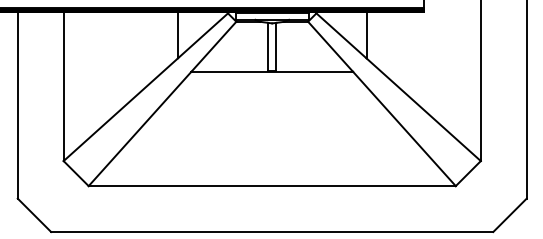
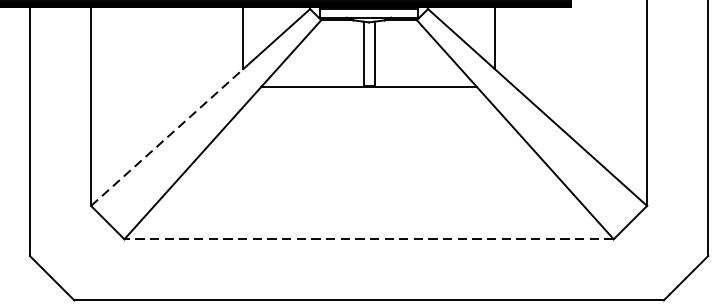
line: (120, 109) -> (166, 137), solid -> dashed
line: (272, 186) -> (369, 239), solid -> dashed

